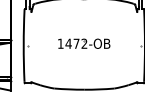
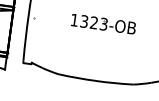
text: (76, 43) -> (94, 22), 1472-OB -> 1323-OB

